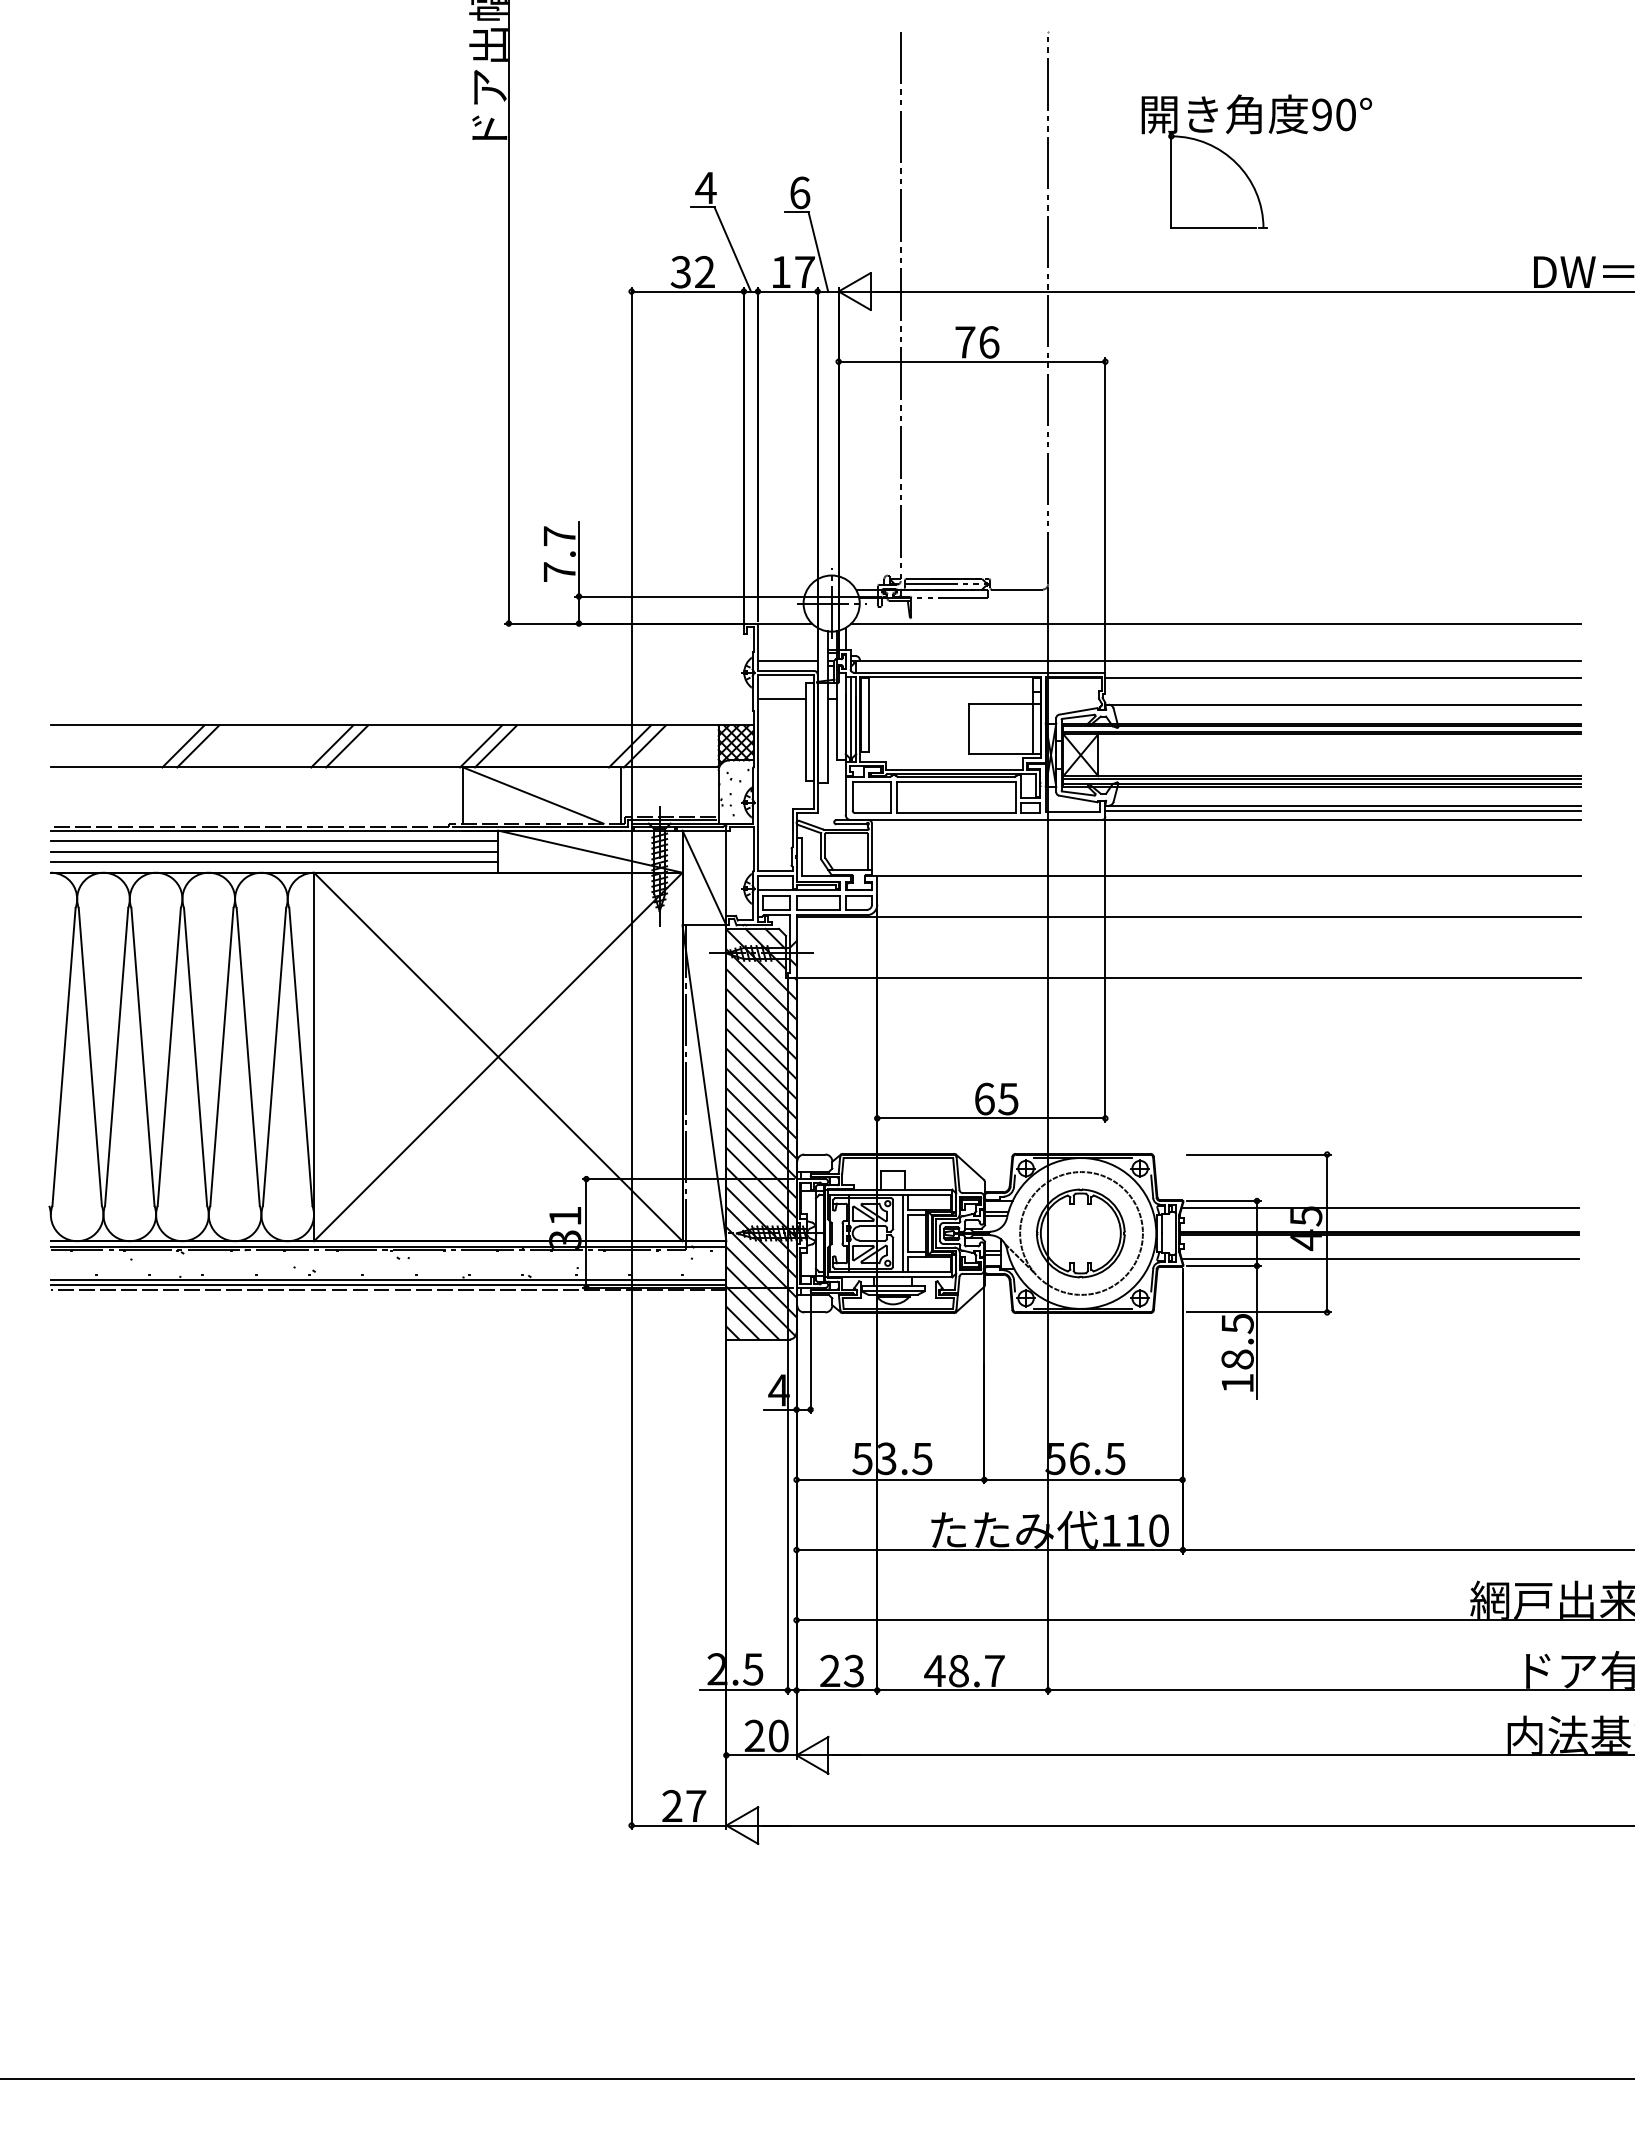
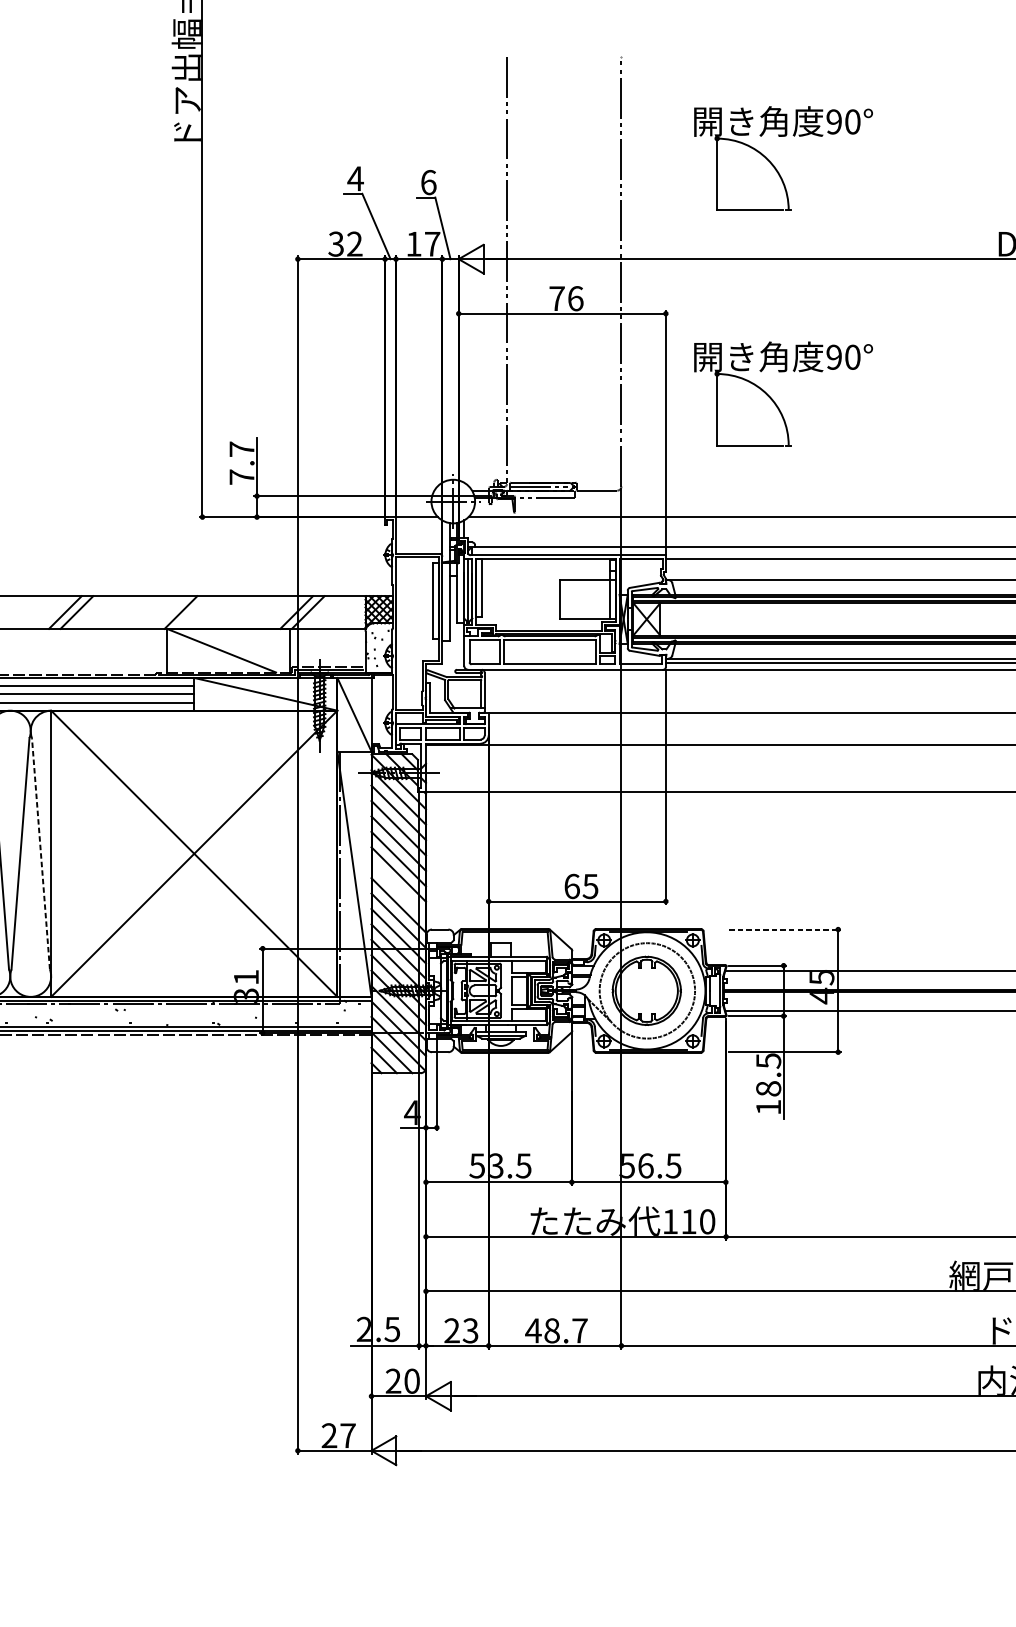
part: (1244, 473) -> (773, 400), added
line: (787, 661) -> (418, 546), removed
line: (782, 699) -> (415, 576), removed
line: (496, 746) -> (192, 612), removed
line: (300, 1056) -> (40, 853), solid -> dashed
line: (761, 1103) -> (398, 889), removed
line: (1258, 1154) -> (784, 929), solid -> dashed
line: (902, 1233) -> (508, 990), removed

